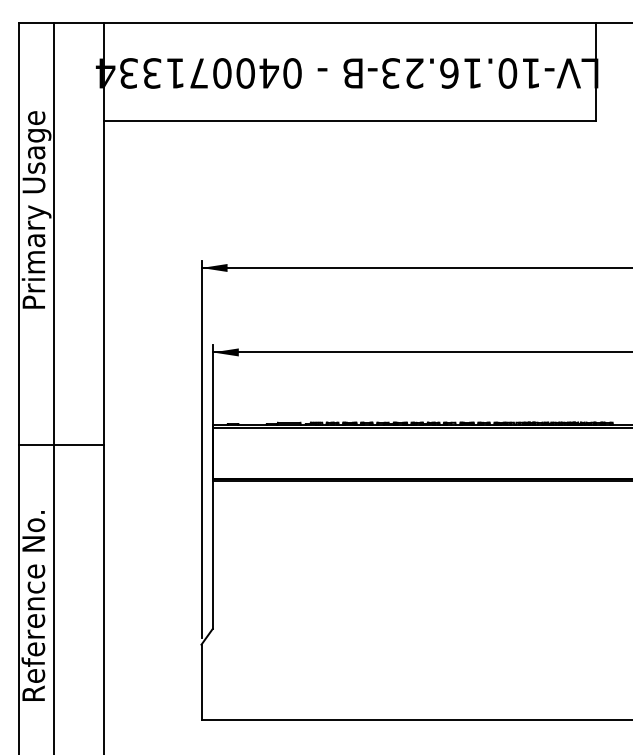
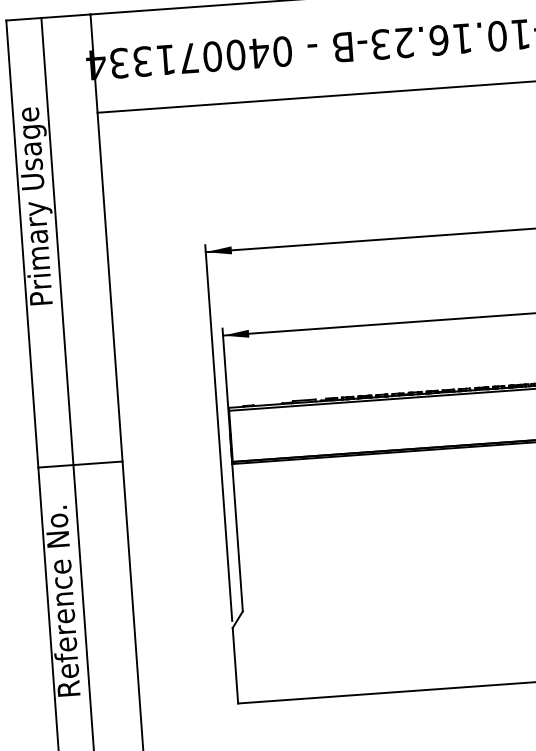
line: (61, 444) -> (80, 464), moved

